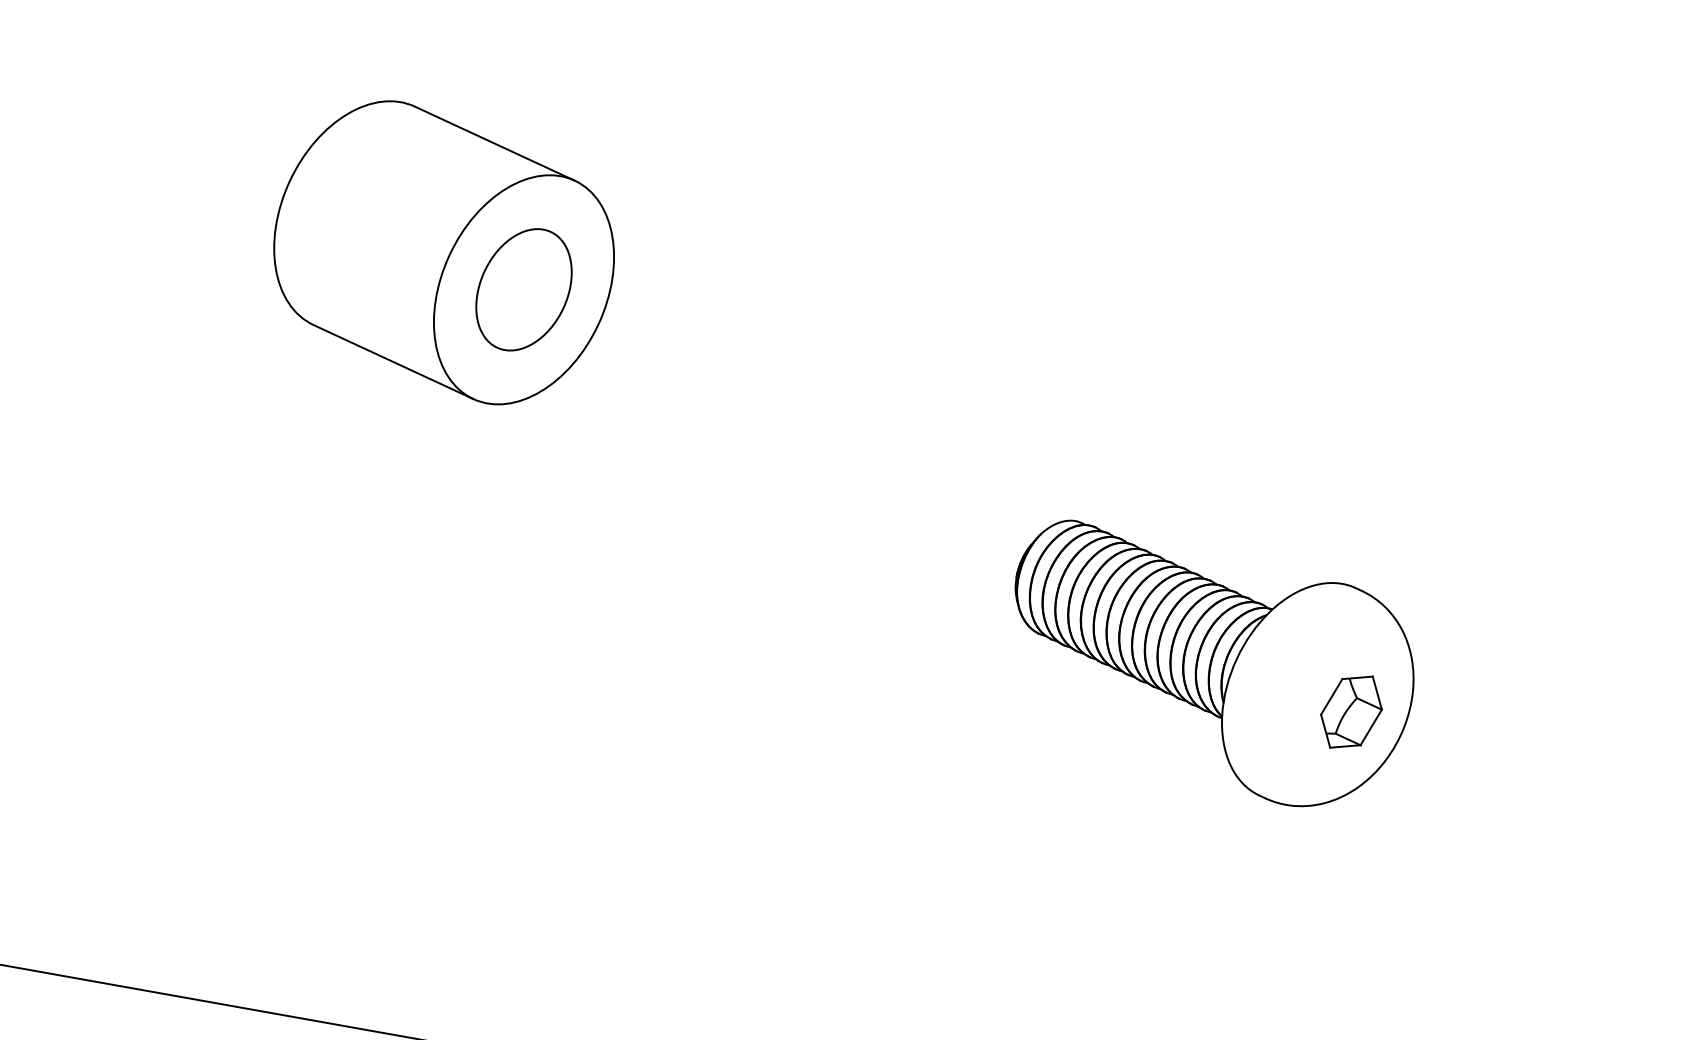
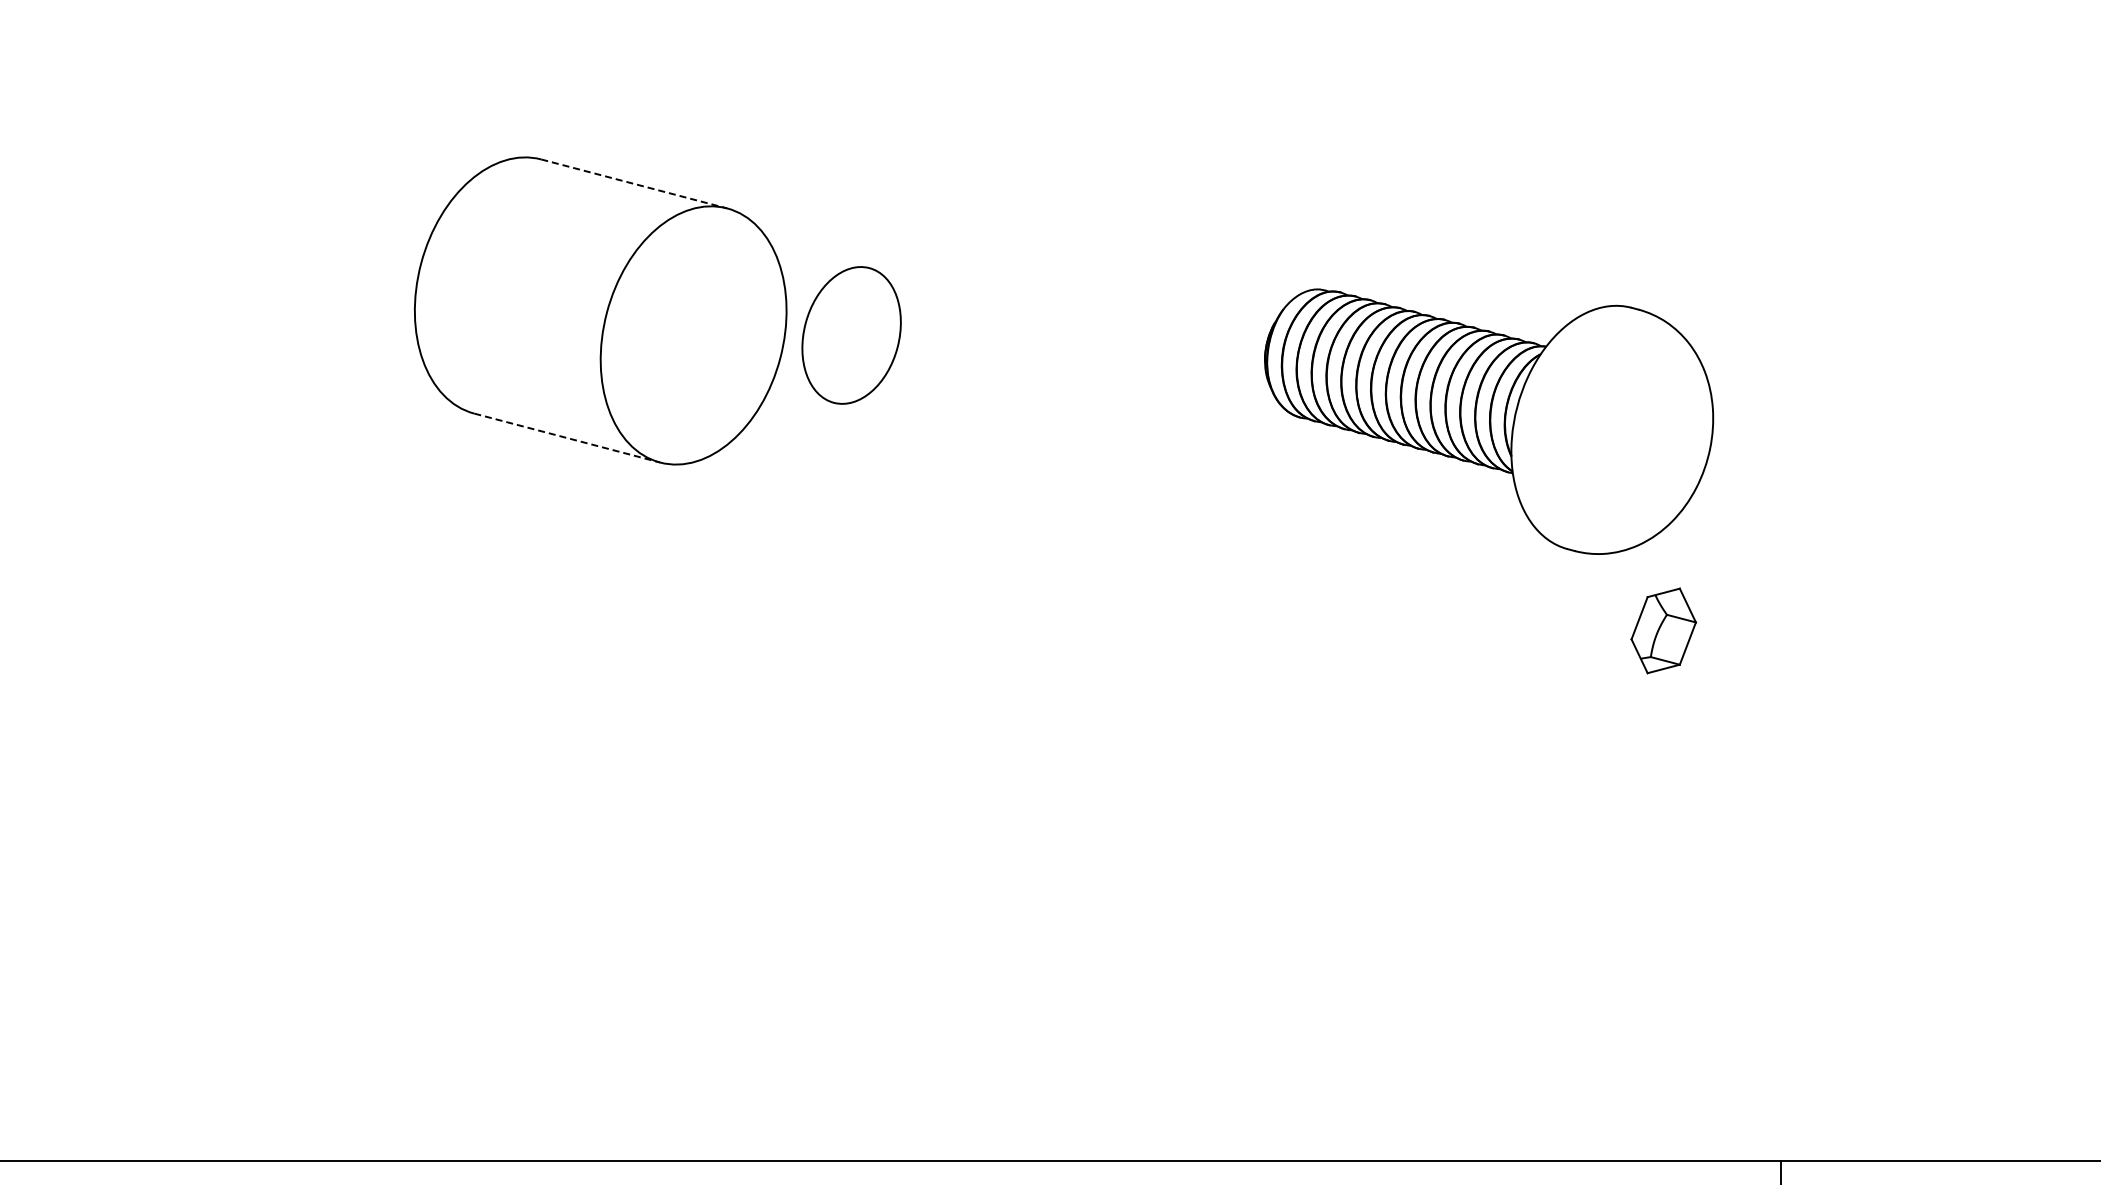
line: (494, 144) -> (634, 184), solid -> dashed
part: (523, 289) -> (851, 335), moved
line: (393, 362) -> (567, 438), solid -> dashed
part: (1209, 667) -> (1489, 421), moved

